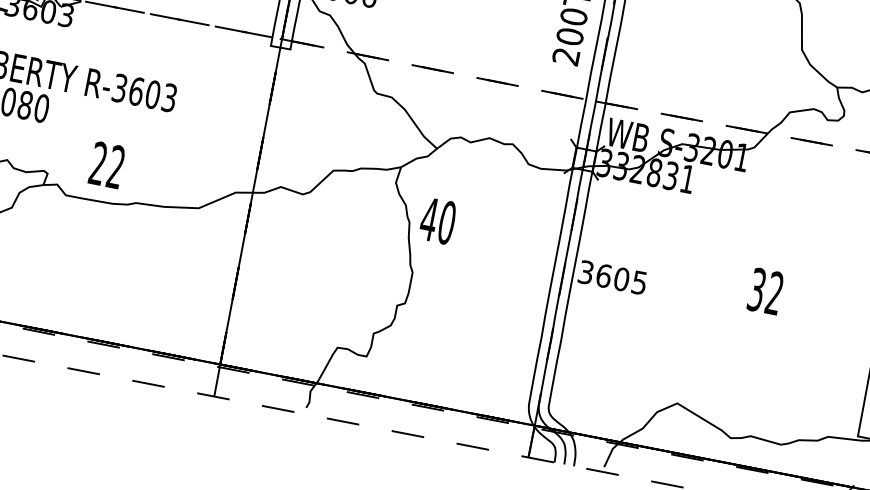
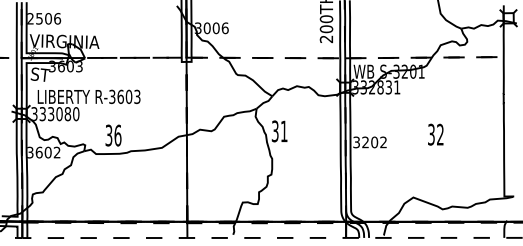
text: (107, 165) -> (113, 135), 22 -> 36
text: (437, 221) -> (279, 131), 40 -> 31
text: (621, 279) -> (374, 142), 3605 -> 3202
text: (765, 290) -> (435, 134), moved

